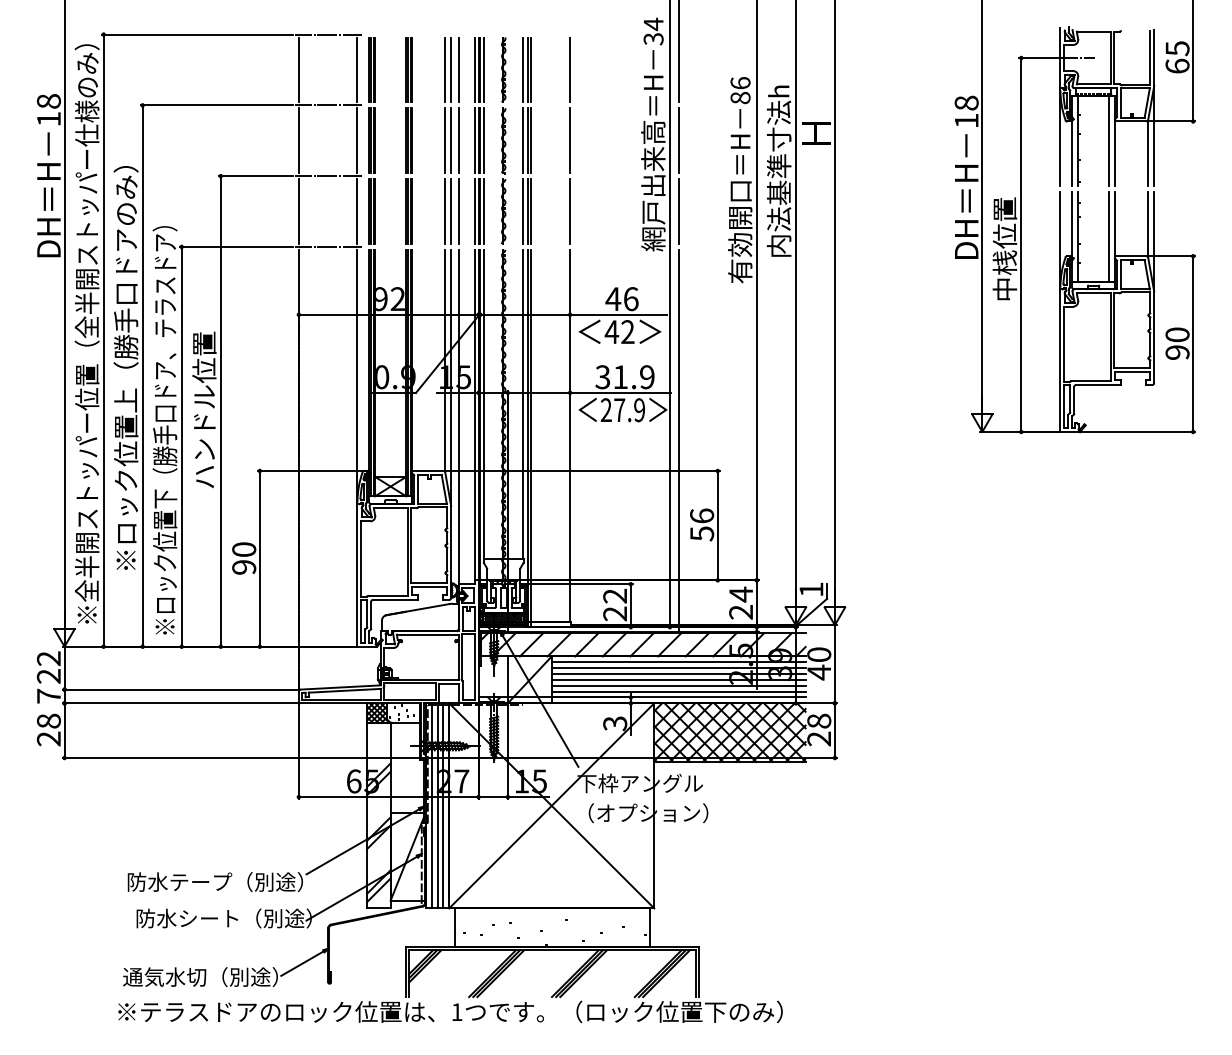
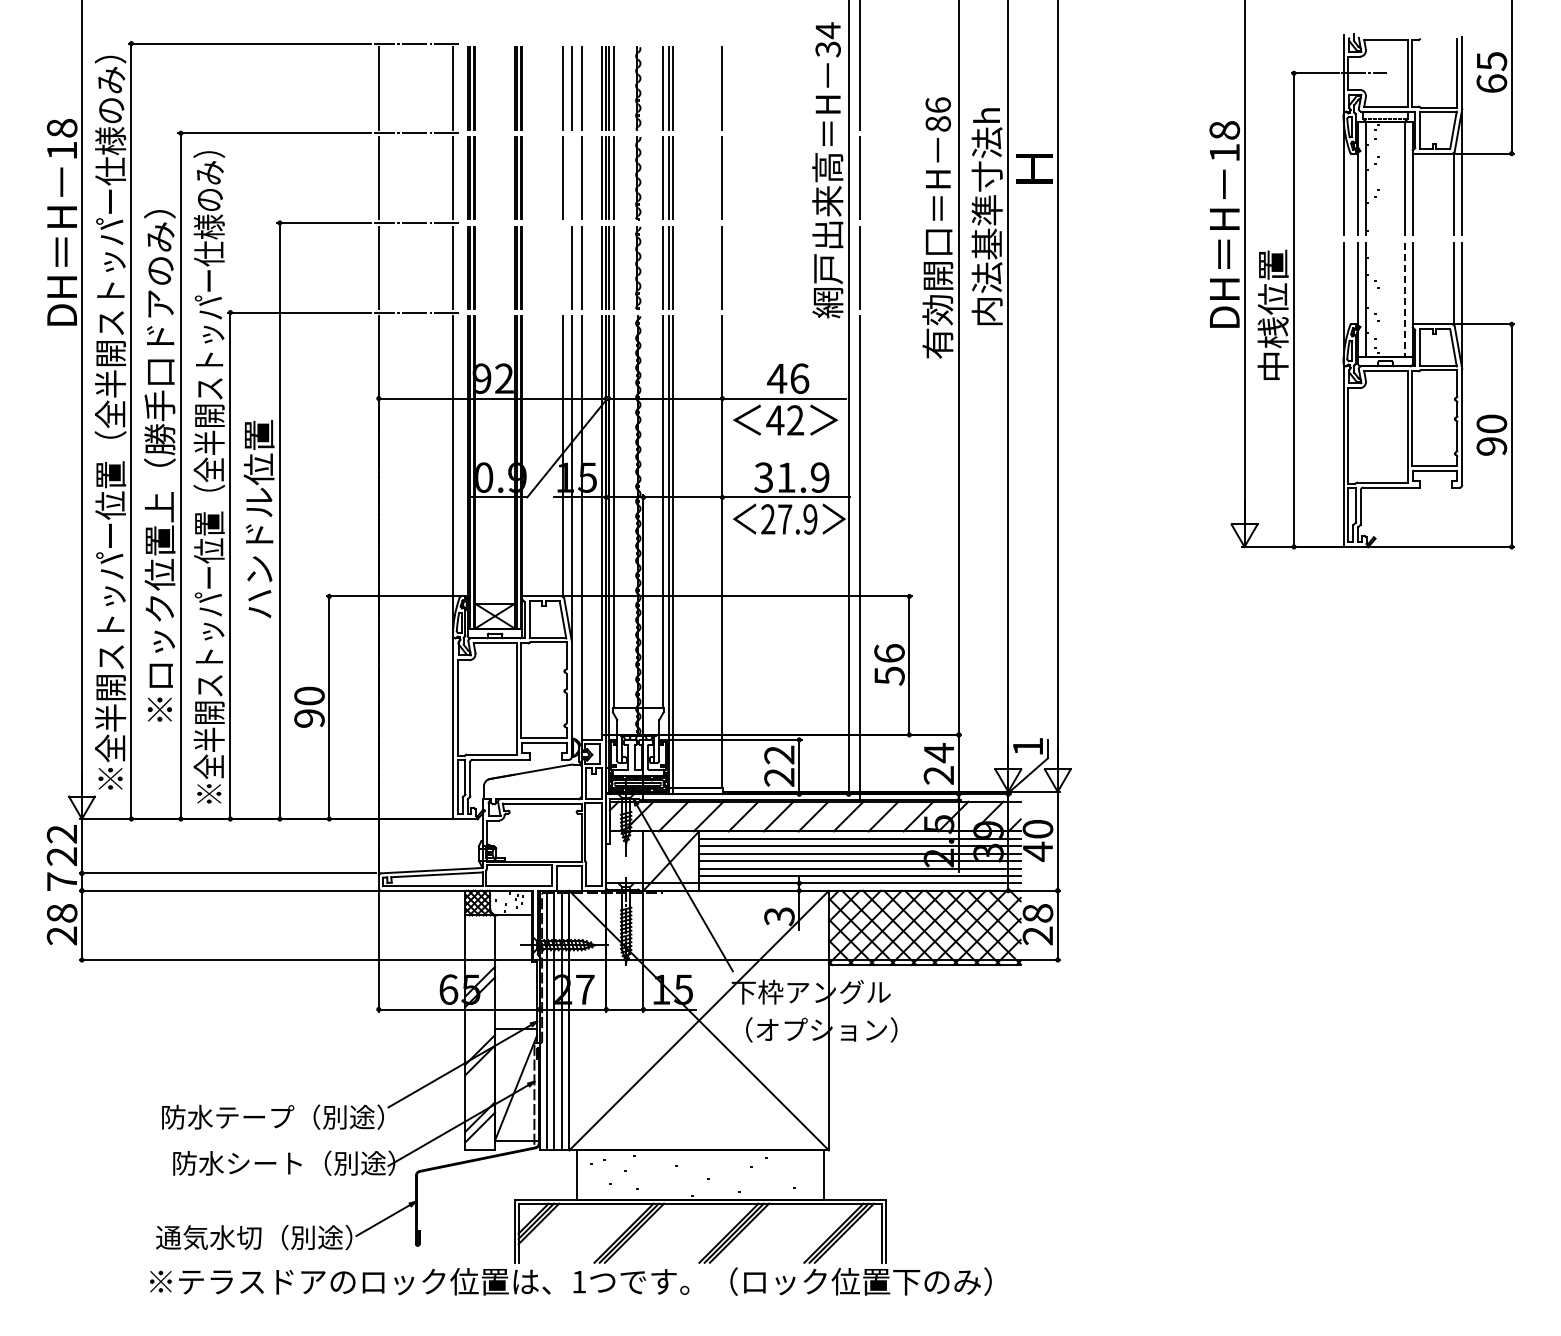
line: (451, 140) -> (571, 177), removed
line: (444, 211) -> (563, 267), removed
line: (1109, 236) -> (1405, 299), solid -> dashed
text: (165, 367) -> (209, 465), ※ロック位置下（勝手口ドア、テラスドア） -> ※全半開ストッパー位置（全半開ストッパー仕様のみ）

